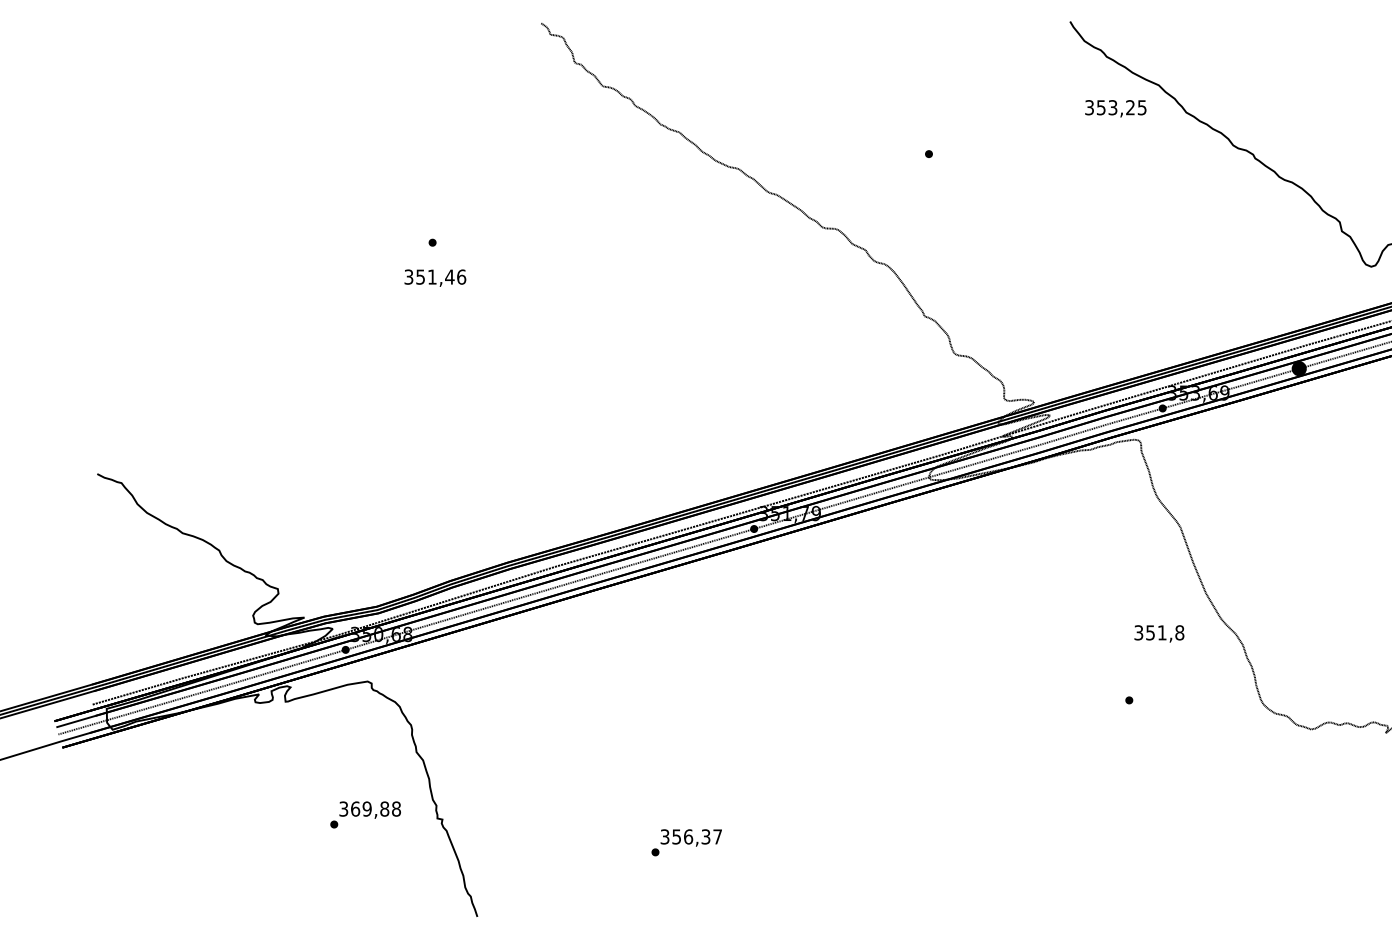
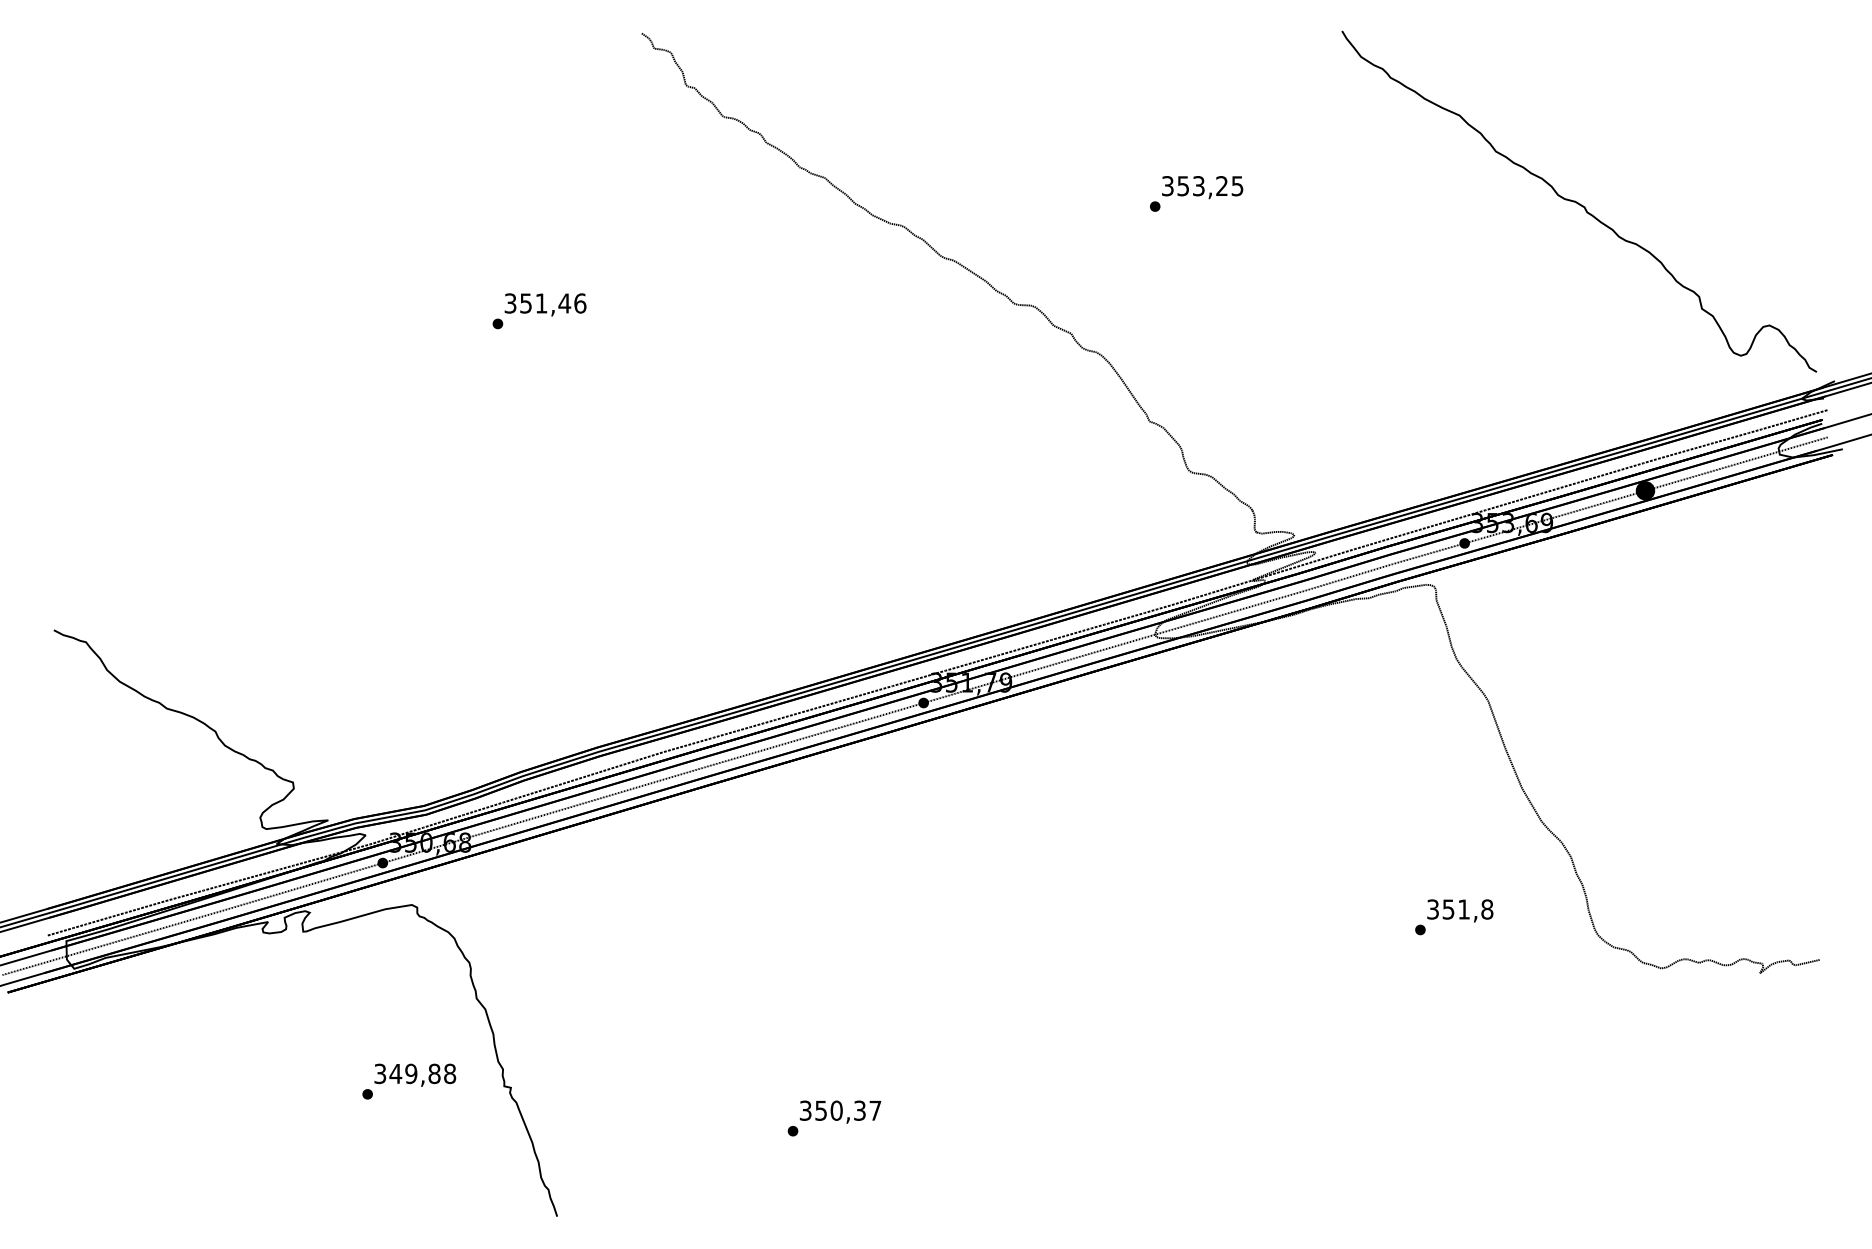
text: (1115, 108) -> (1202, 187), moved
text: (435, 277) -> (545, 304), moved
text: (1159, 633) -> (1460, 910), moved
text: (355, 808) -> (395, 1073), 369,88 -> 349,88
text: (688, 836) -> (836, 1110), 356,37 -> 350,37

